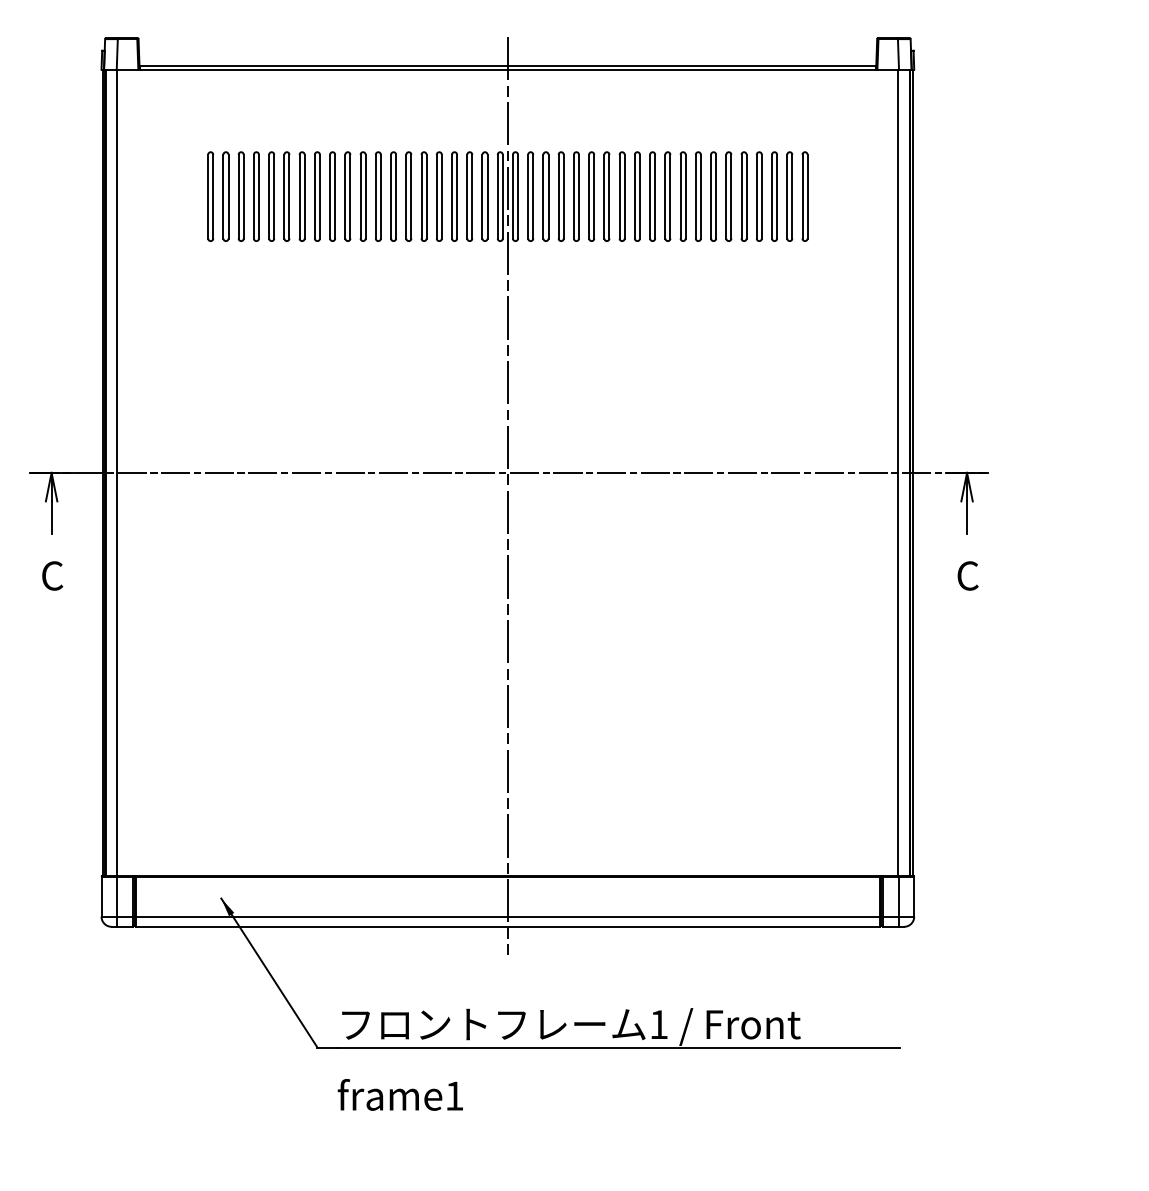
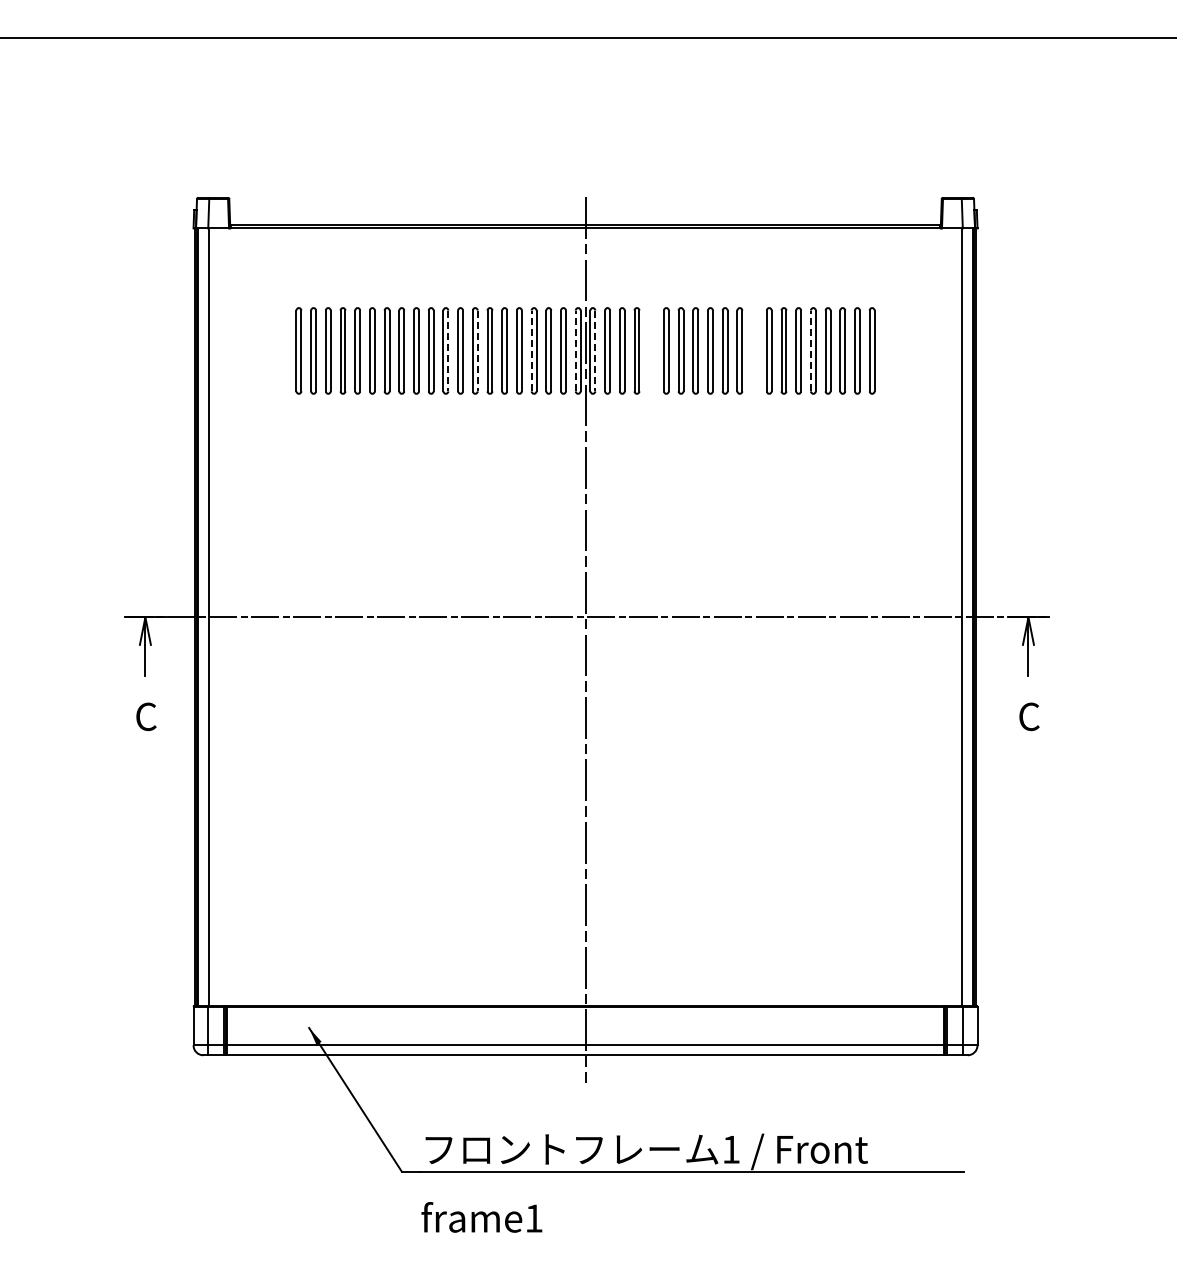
line: (451, 196) -> (531, 350), solid -> dashed
line: (497, 196) -> (575, 350), solid -> dashed
part: (576, 196) -> (651, 350), removed
part: (683, 196) -> (754, 350), removed
line: (741, 196) -> (810, 350), solid -> dashed
line: (365, 197) -> (448, 351), solid -> dashed
line: (395, 197) -> (477, 351), solid -> dashed
line: (518, 197) -> (595, 351), solid -> dashed

